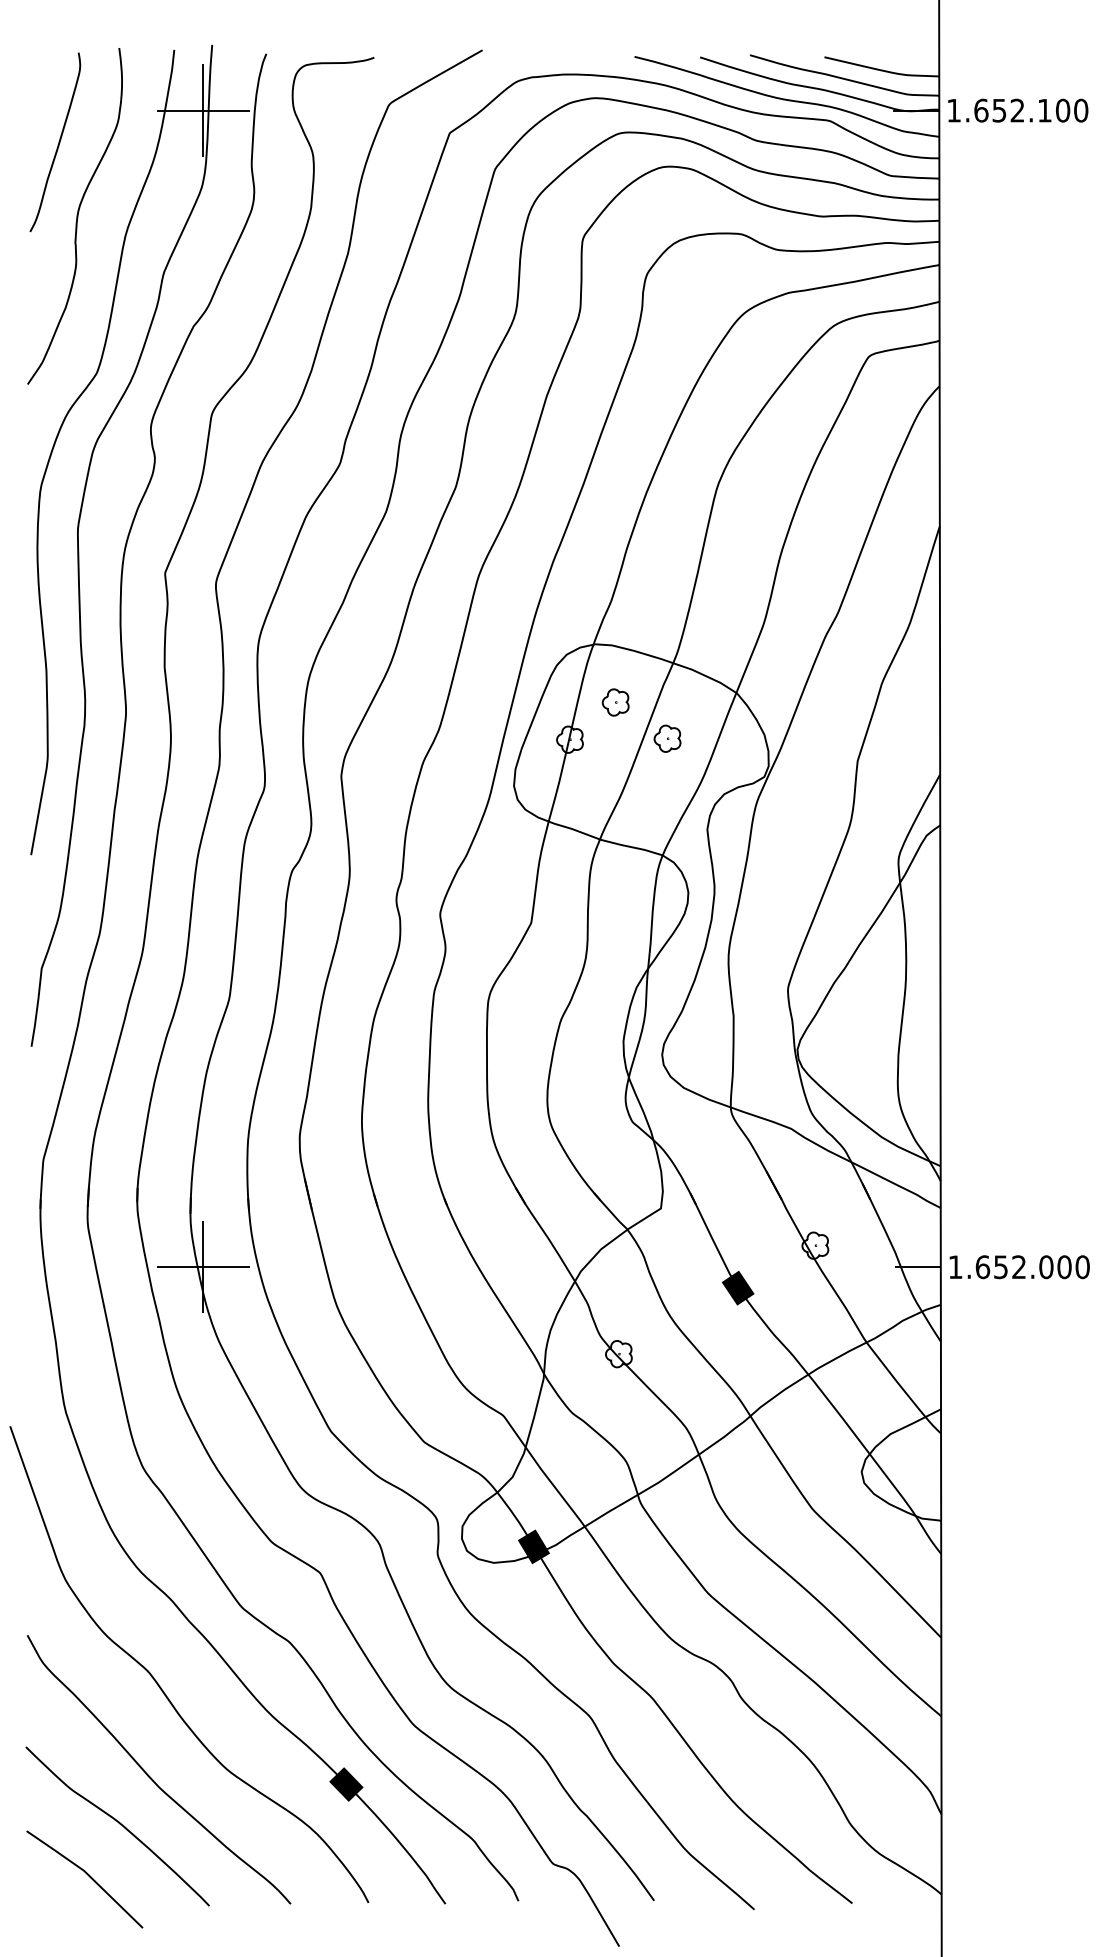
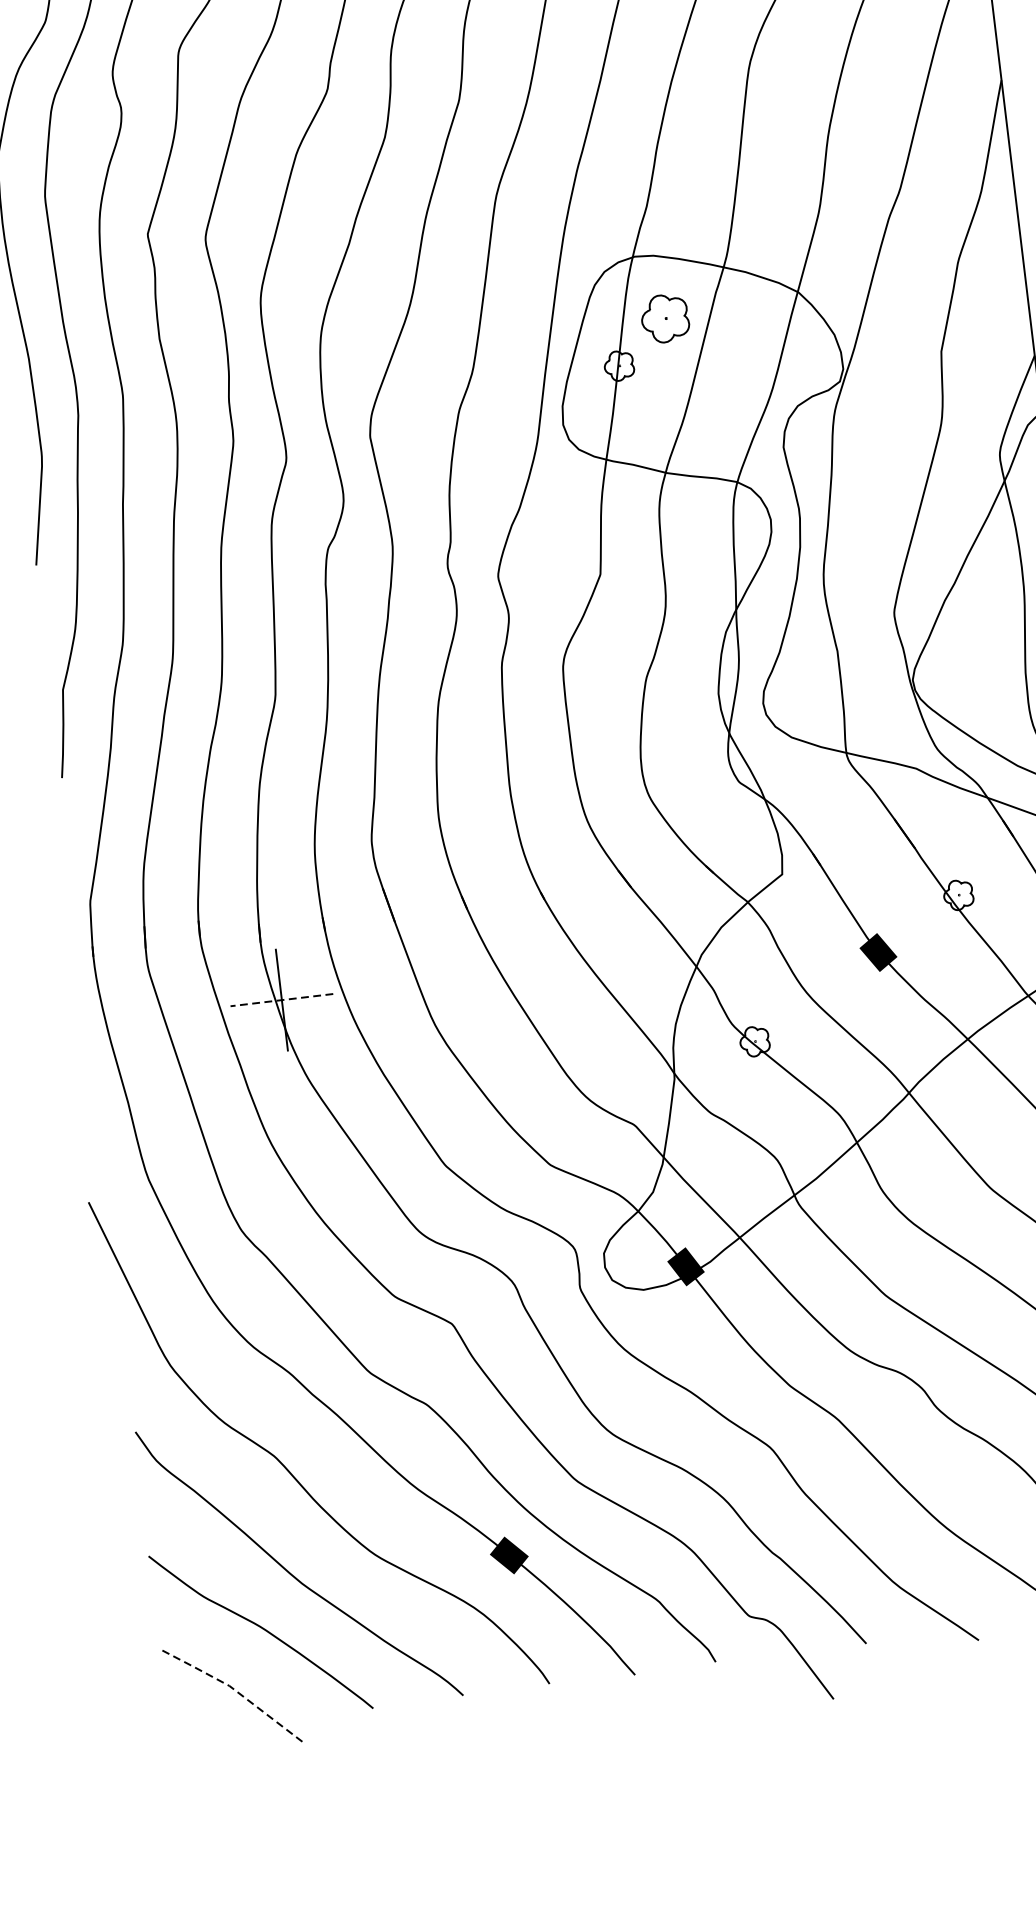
part: (615, 702) -> (664, 318), size x1.6
part: (667, 738) -> (727, 351), removed
line: (202, 1267) -> (281, 1000), solid -> dashed
line: (87, 1874) -> (233, 1689), solid -> dashed

